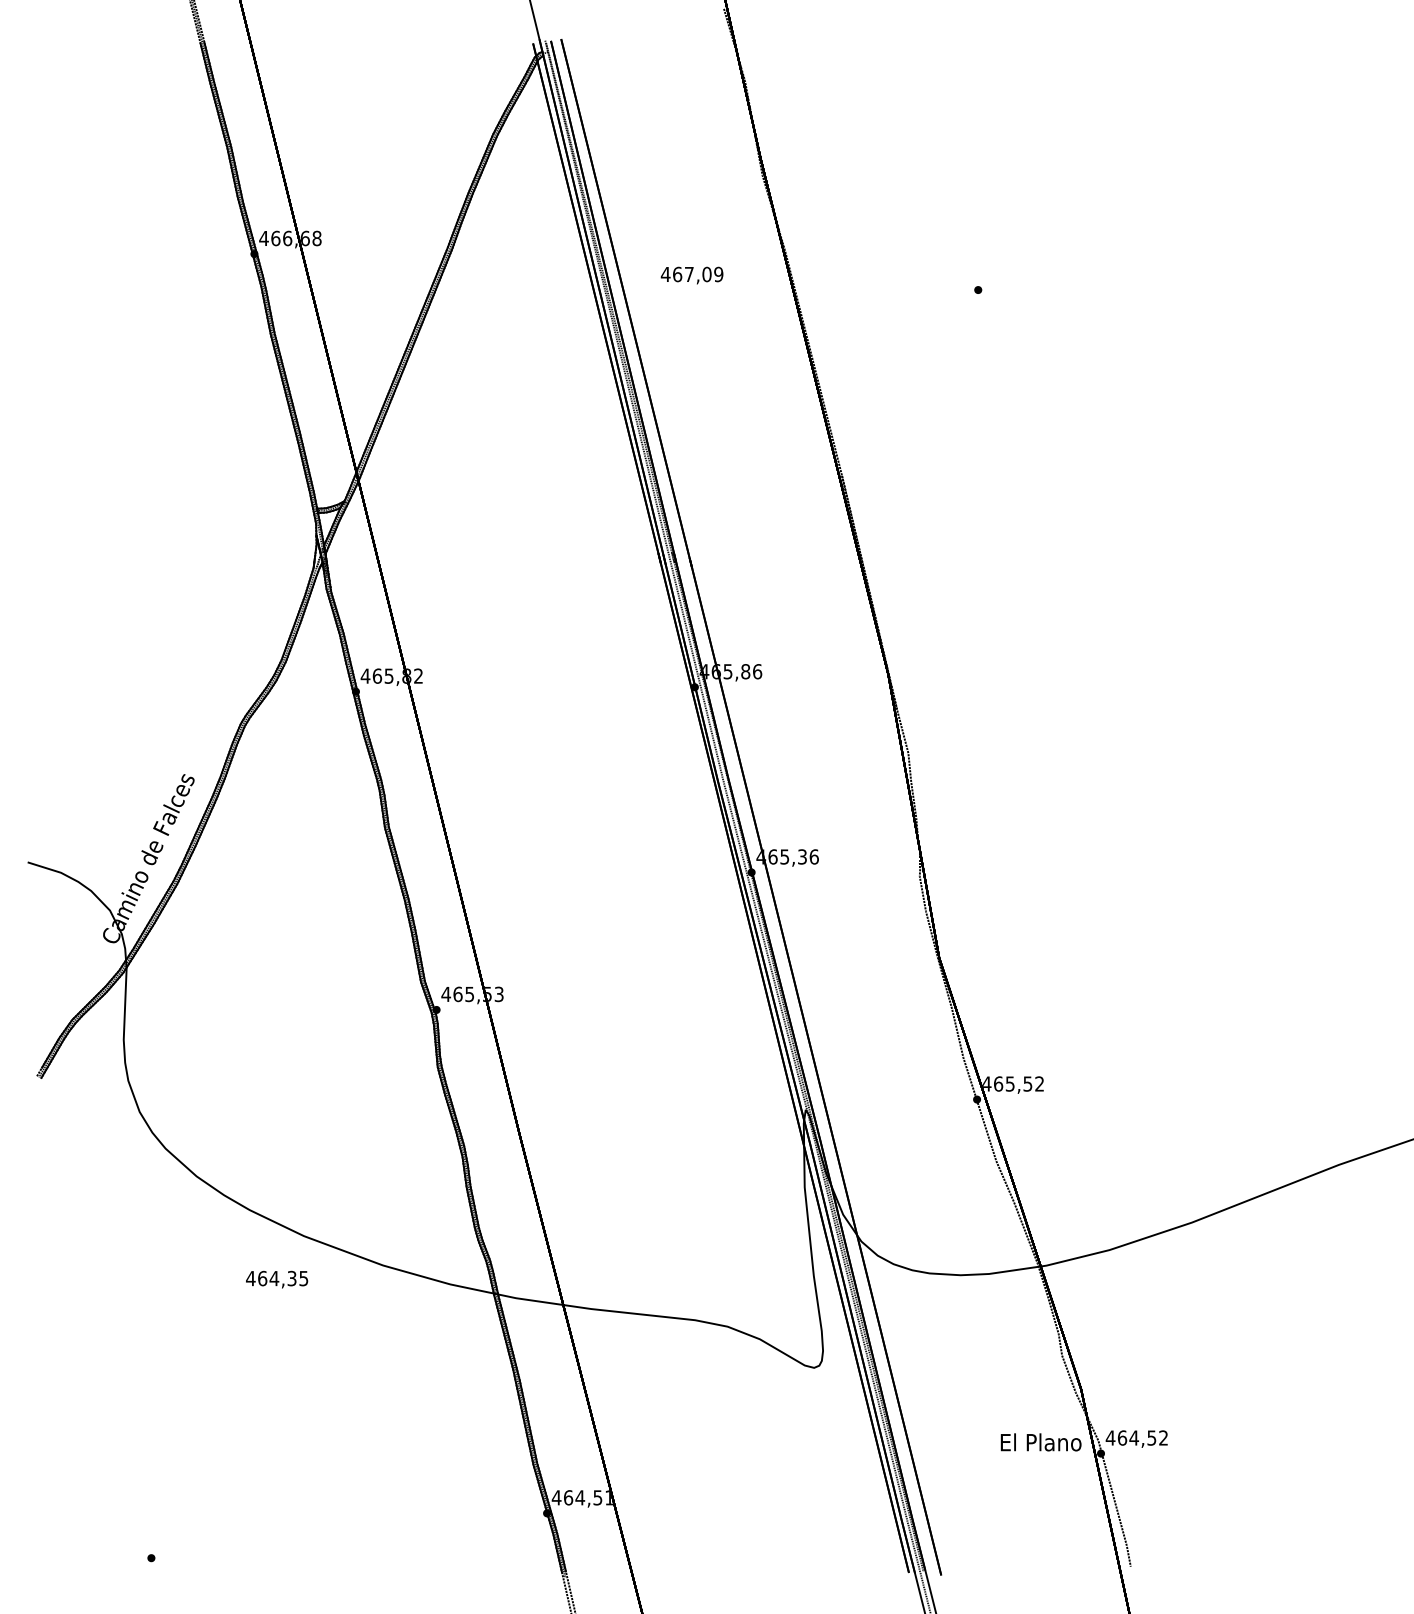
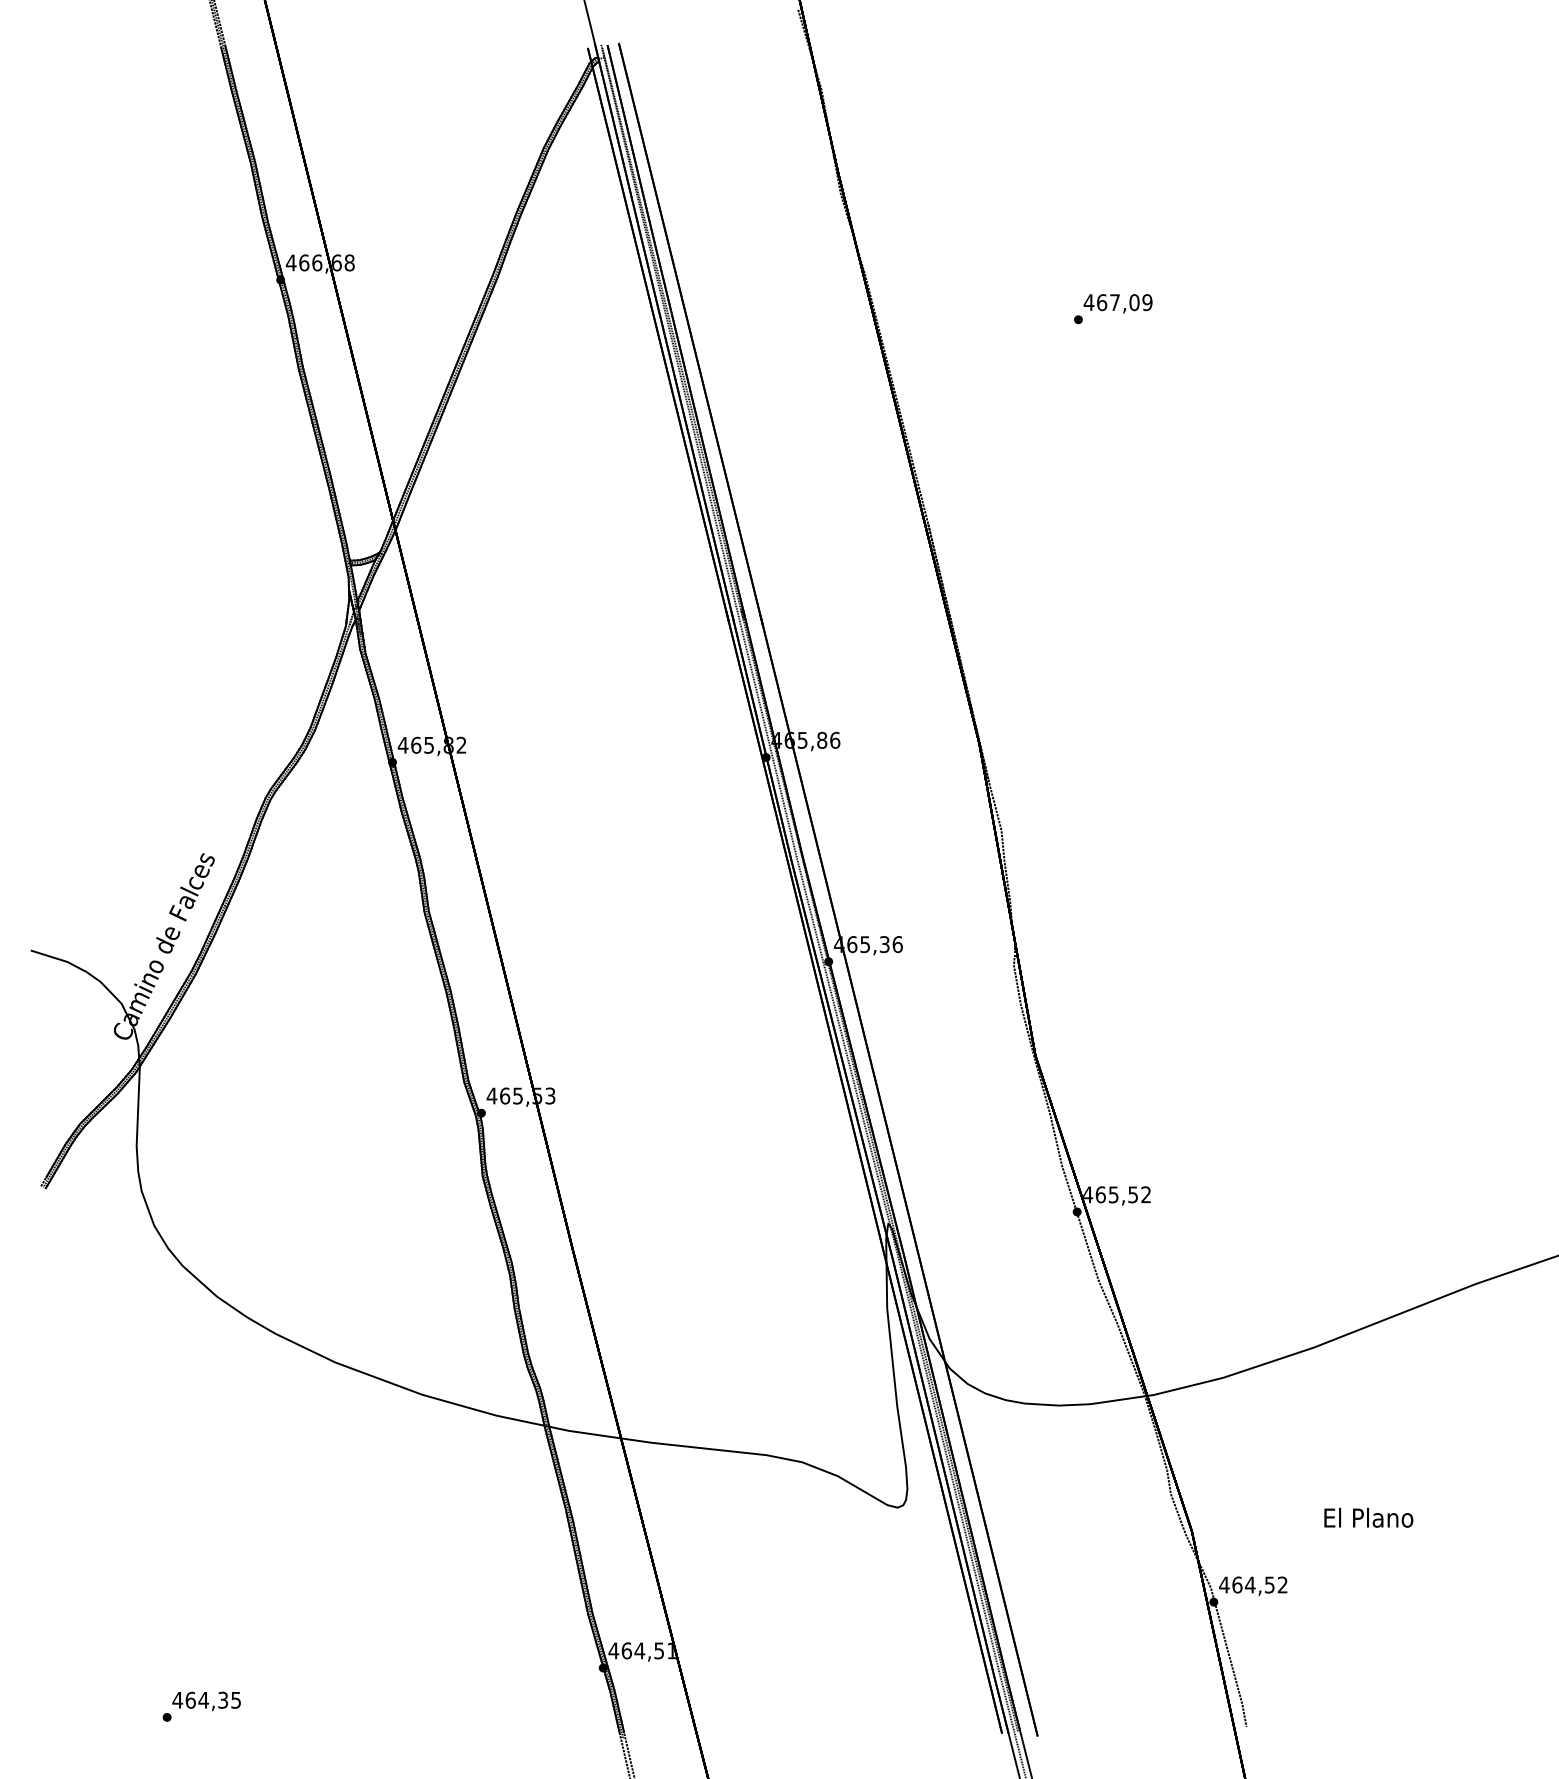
text: (691, 275) -> (1117, 303), moved
text: (276, 1279) -> (206, 1701), moved
text: (1040, 1442) -> (1368, 1517), moved

